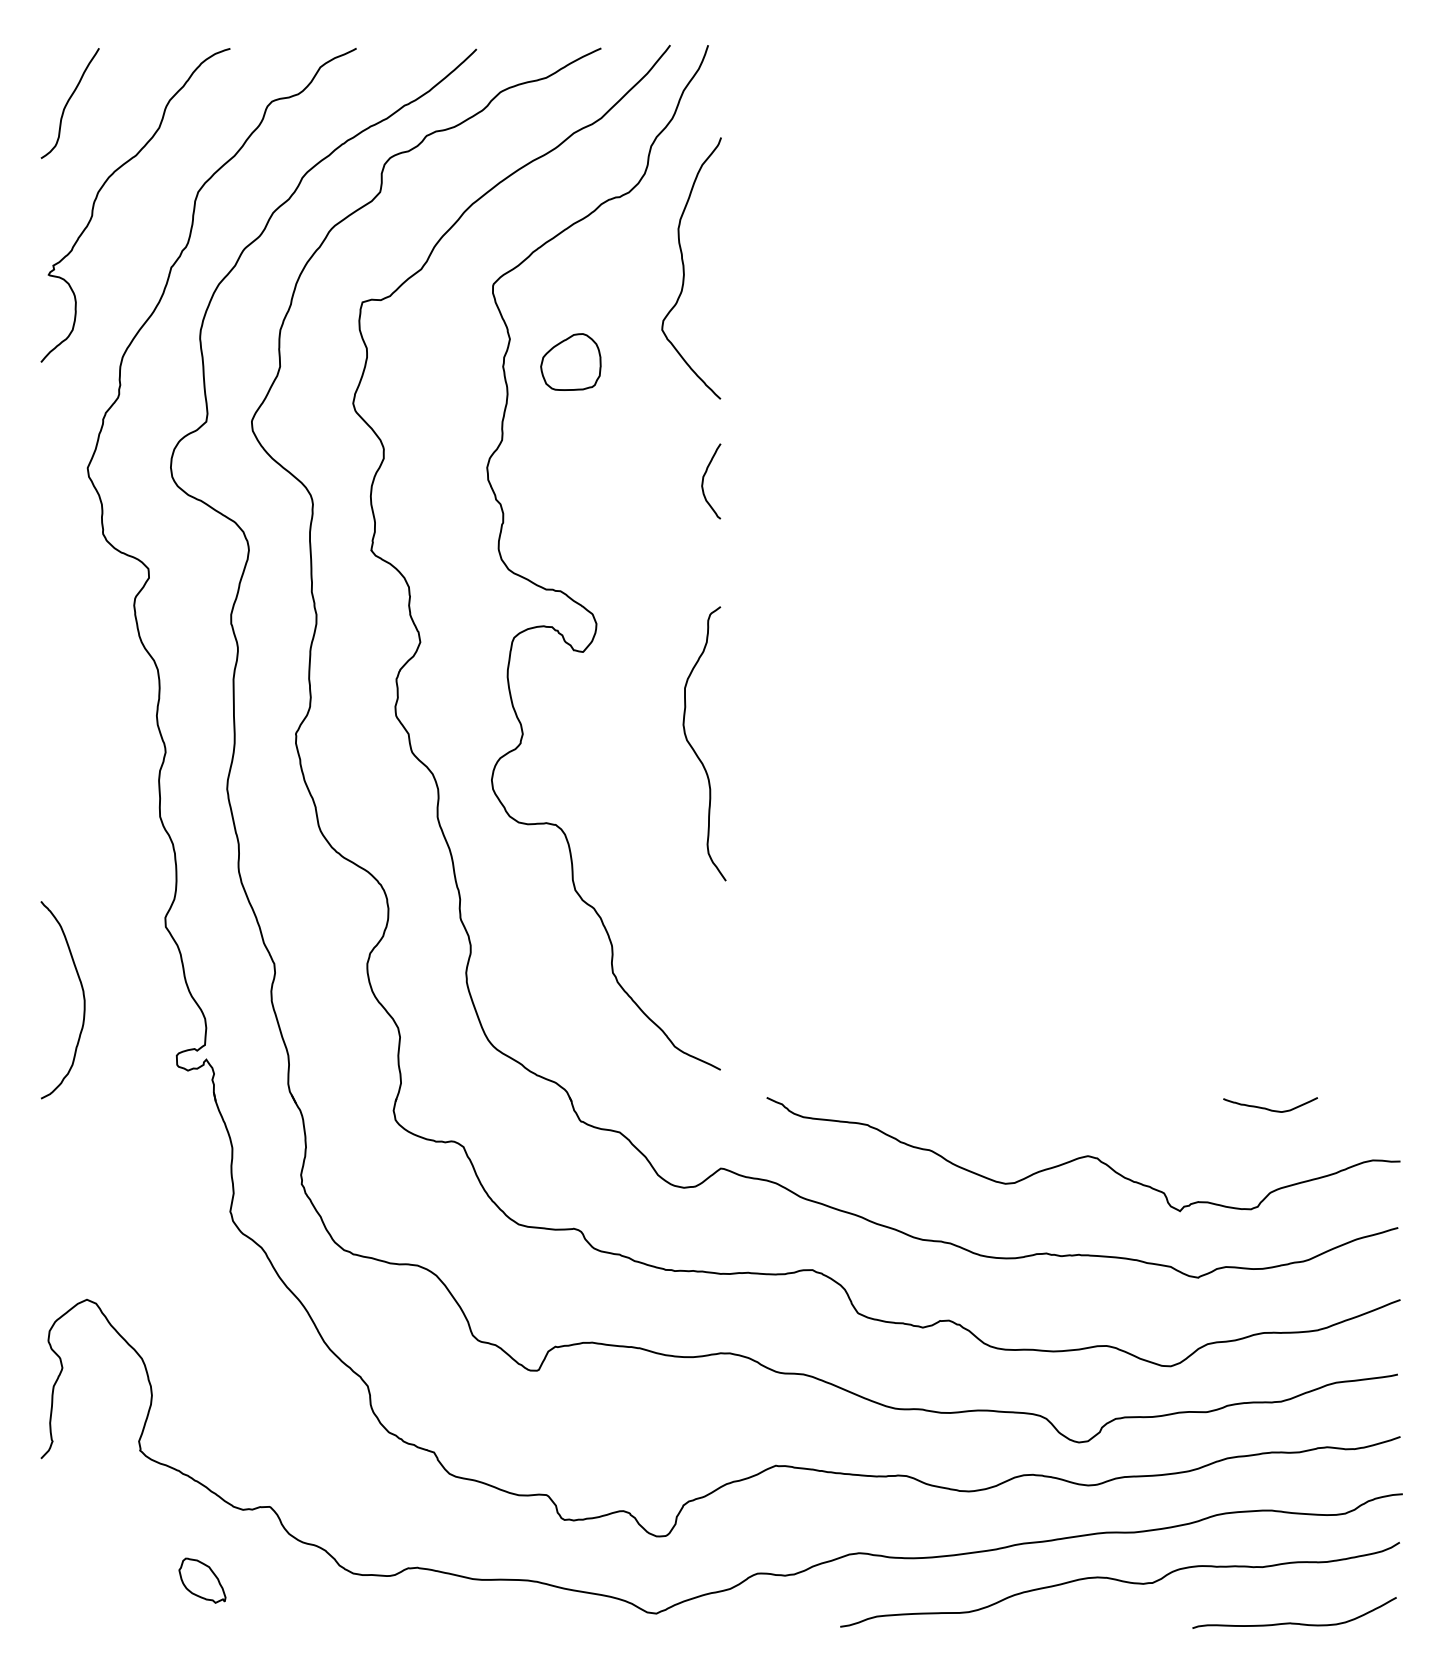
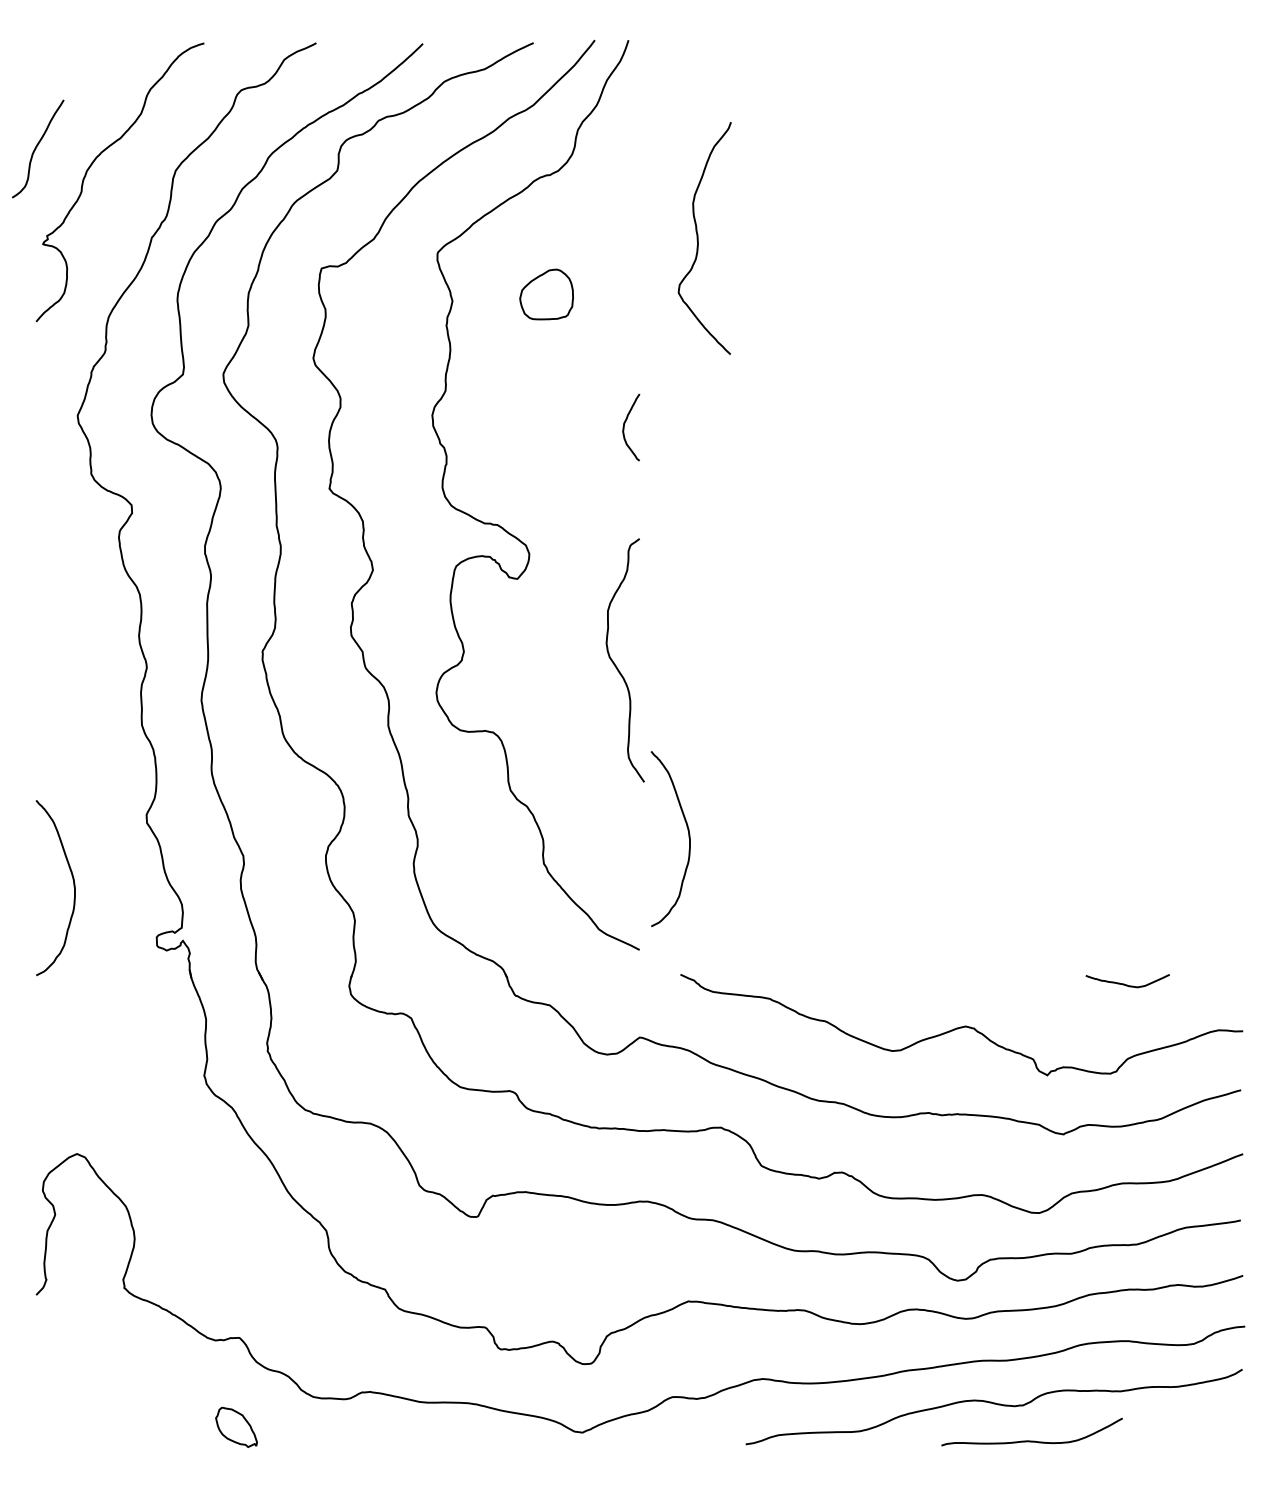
curve: (69, 101) -> (37, 147), moved
curve: (684, 268) -> (698, 238), moved
part: (570, 362) -> (546, 294), moved
curve: (775, 943) -> (688, 837), added
part: (202, 1579) -> (236, 1426), moved
curve: (1293, 1622) -> (1031, 1440), moved

